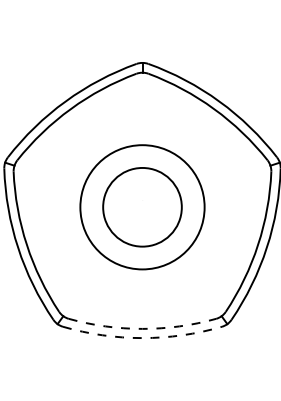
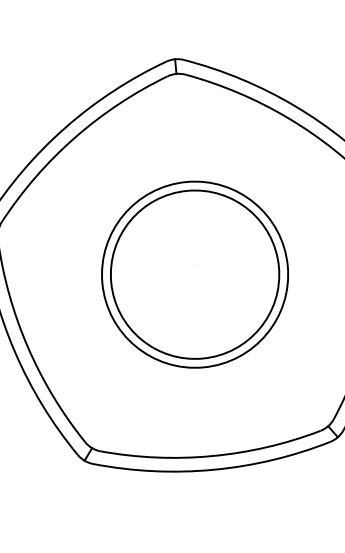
circle: (142, 207) -> (195, 275), size x1.43
arc: (142, 328) -> (211, 455), dashed -> solid
arc: (142, 338) -> (213, 470), dashed -> solid

